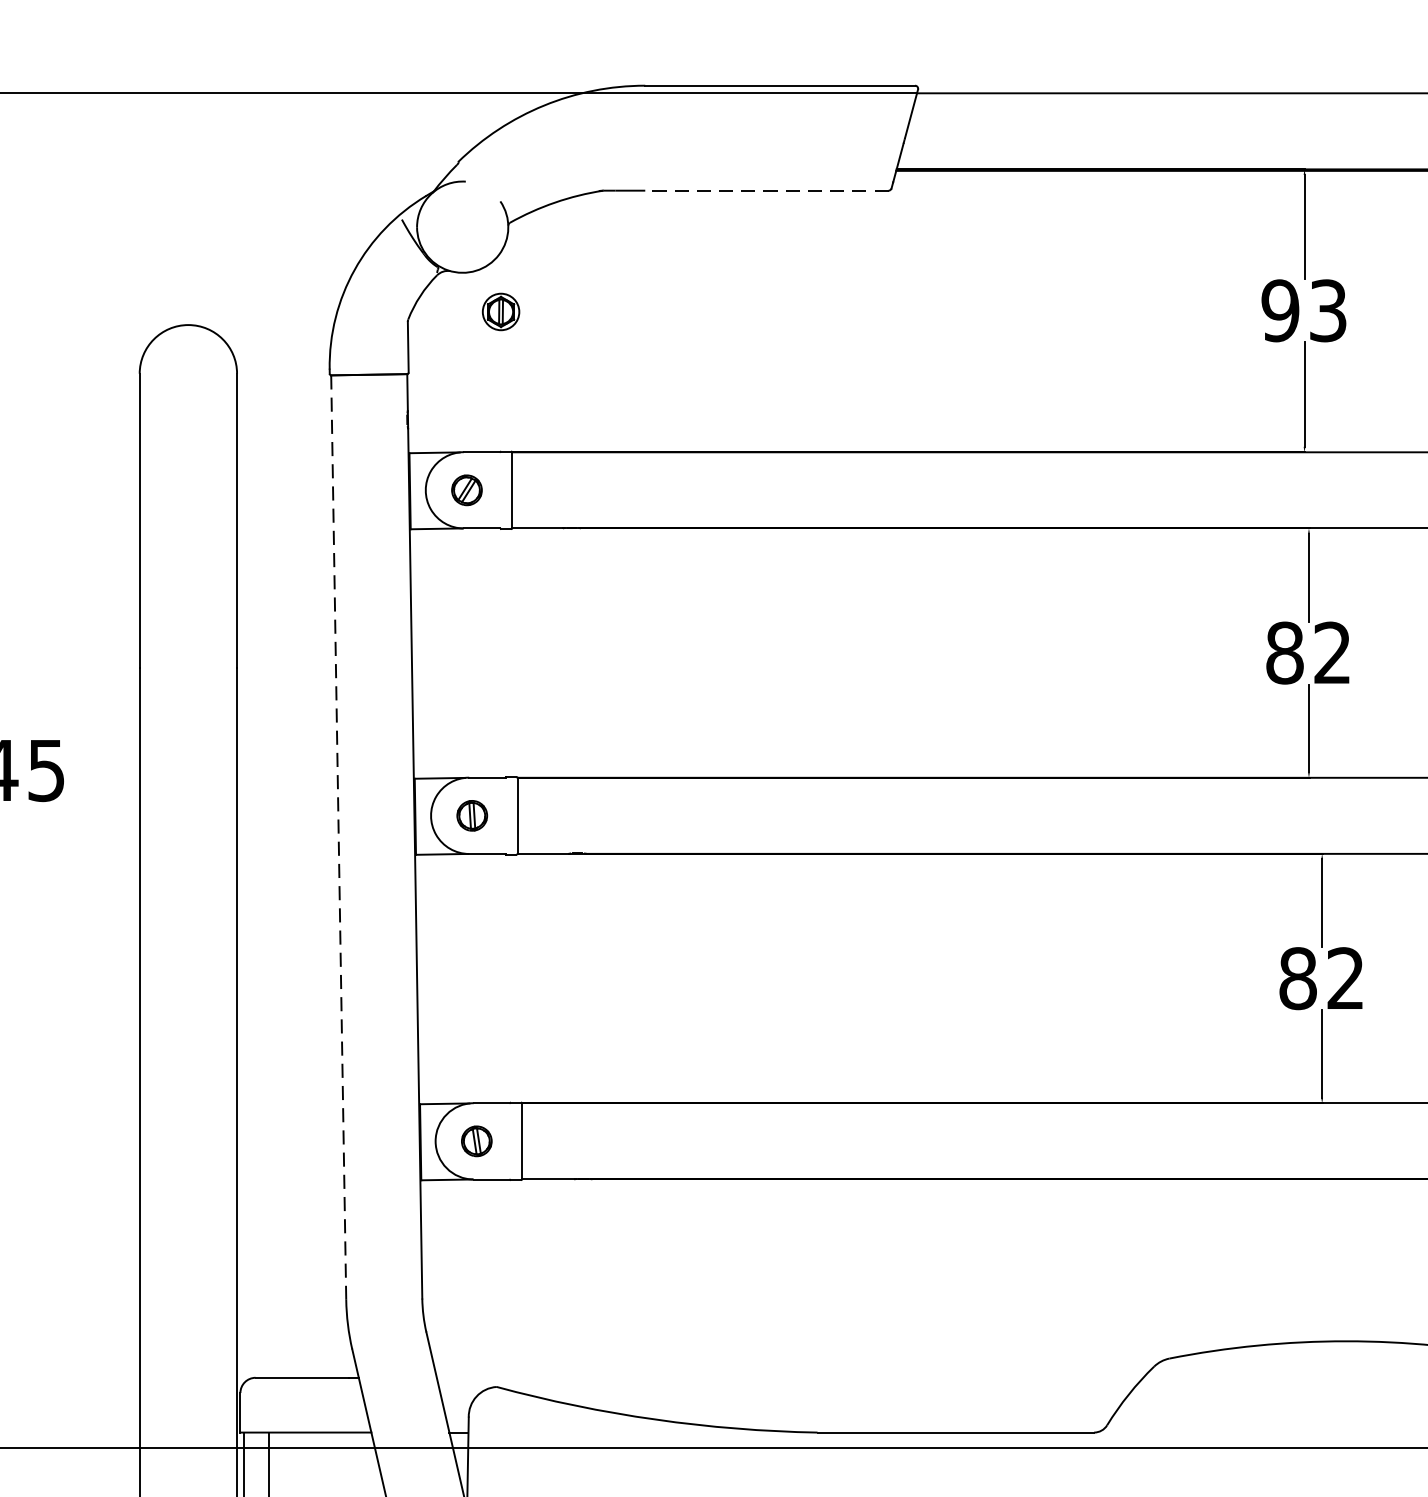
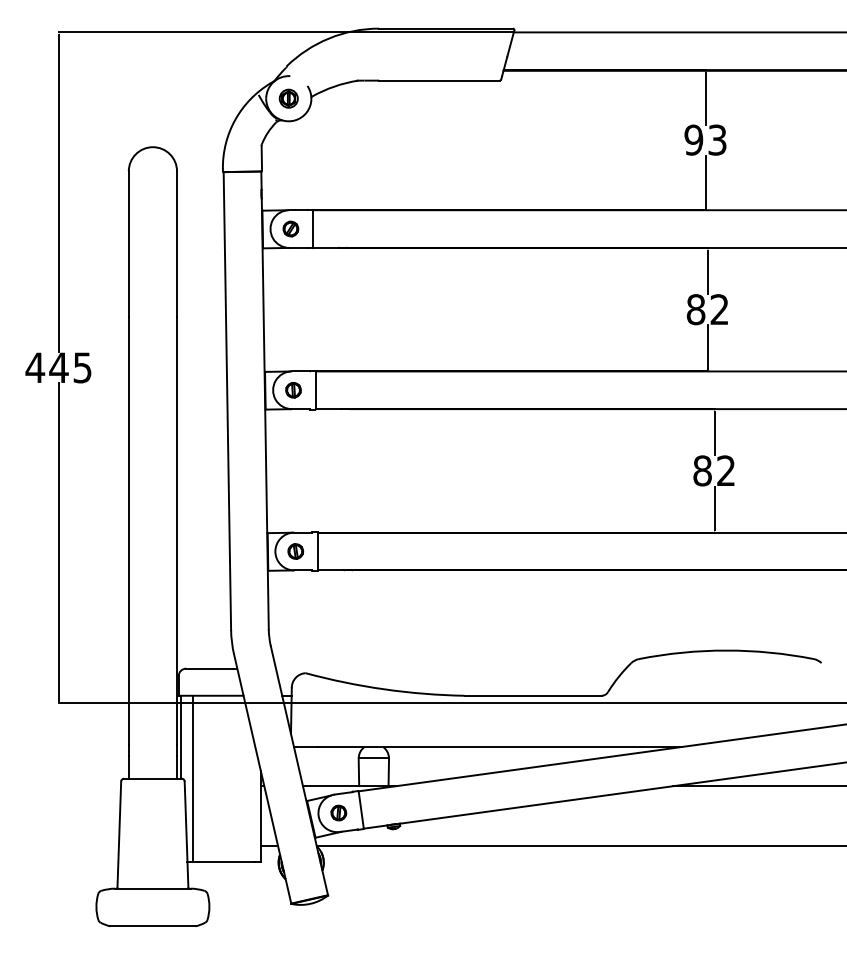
line: (766, 190) -> (439, 80), dashed -> solid
part: (500, 311) -> (288, 98), moved
line: (338, 838) -> (227, 401), dashed -> solid

